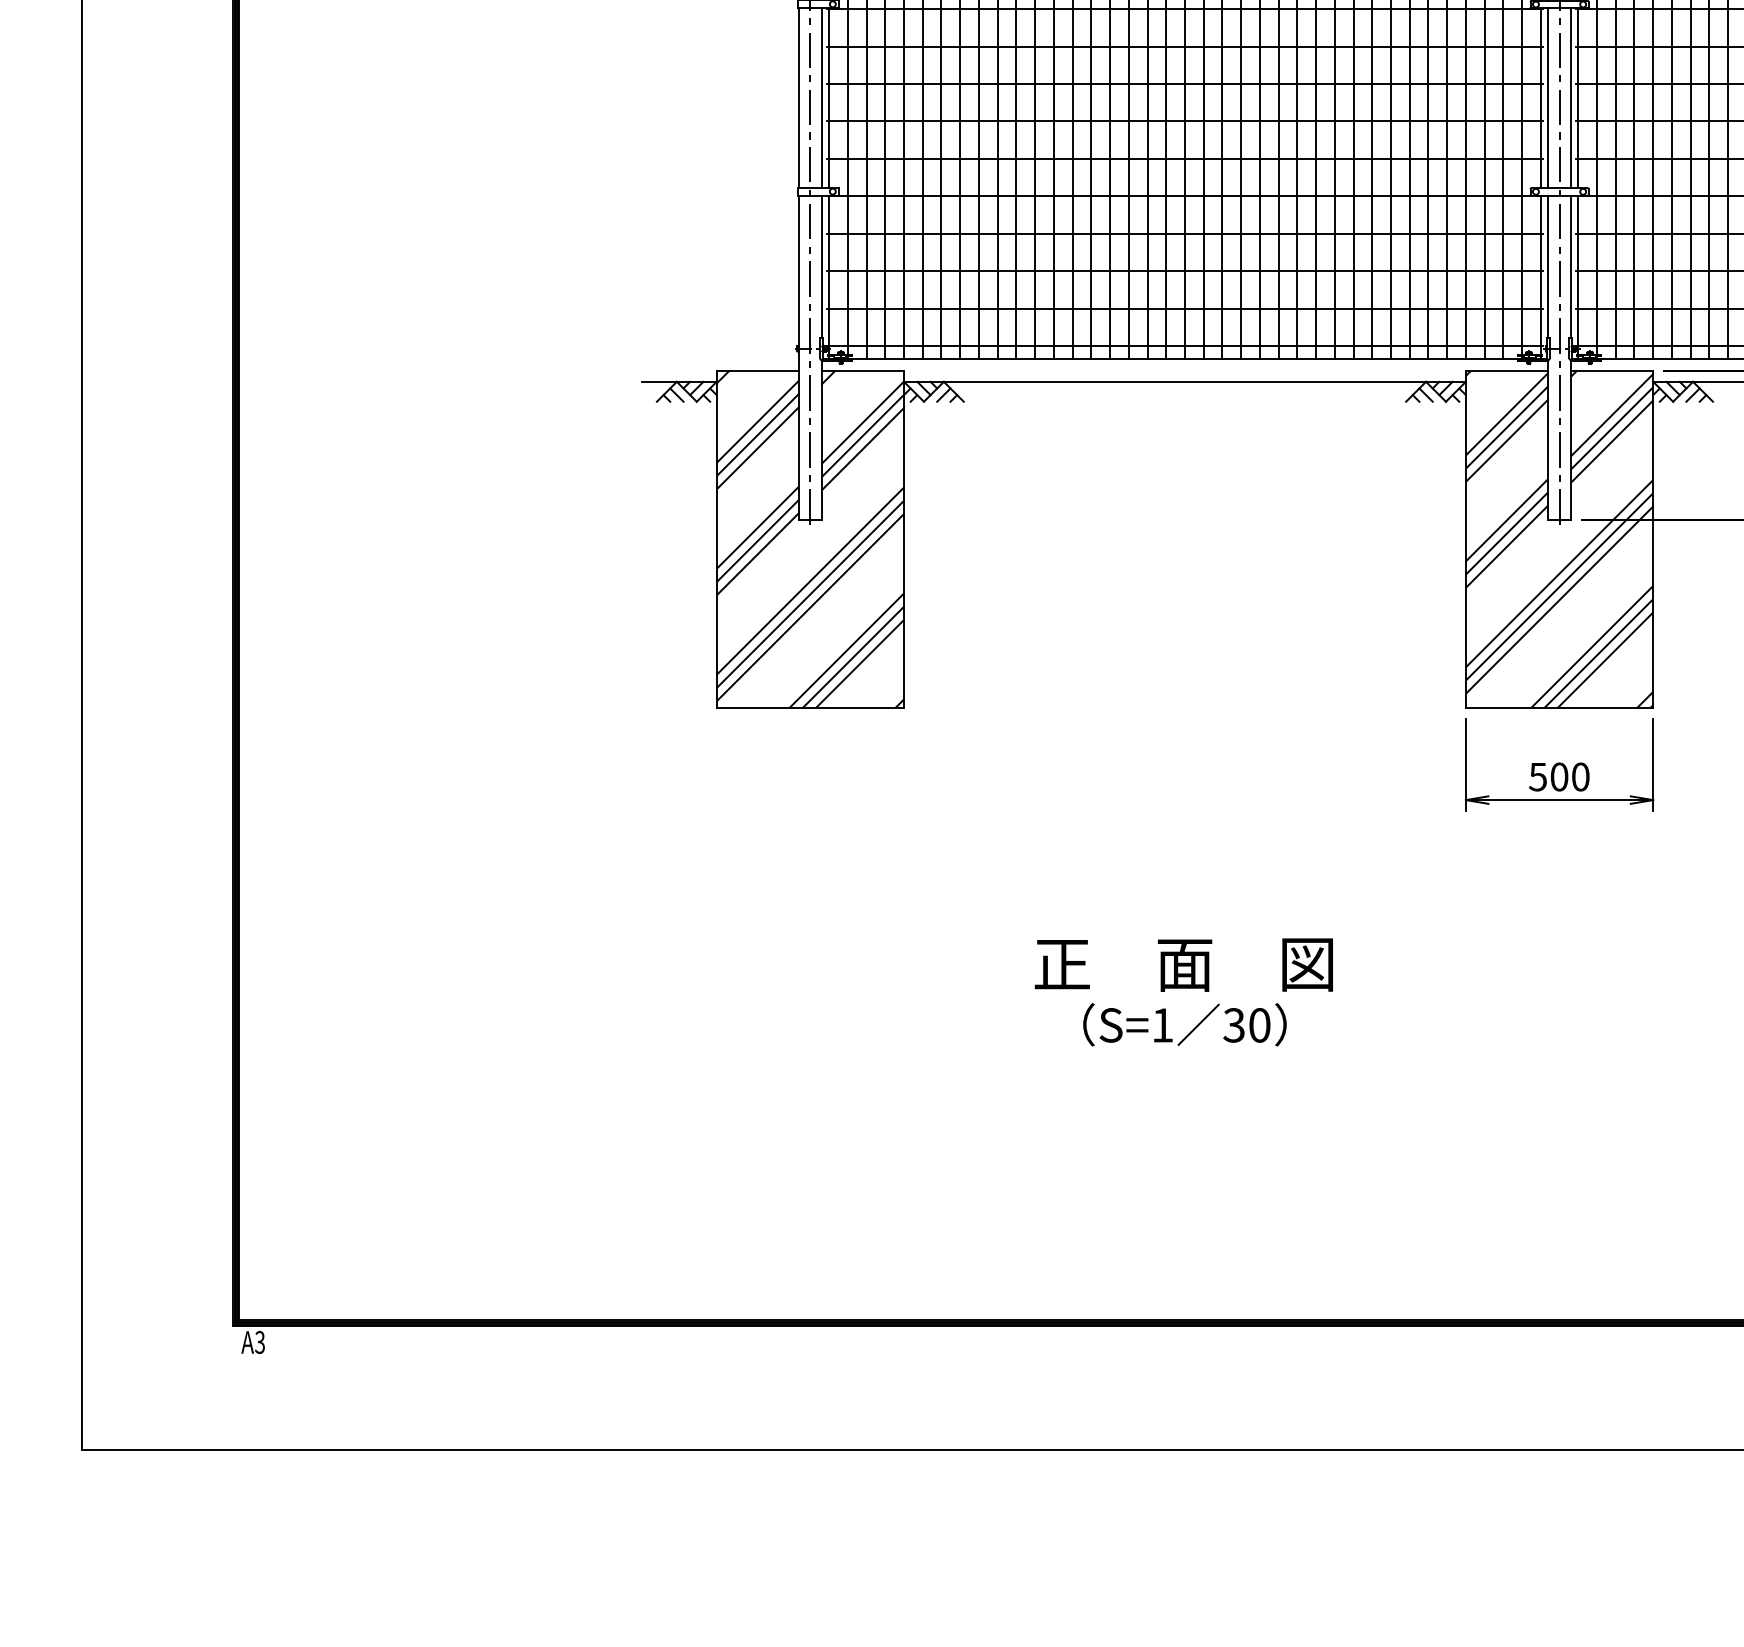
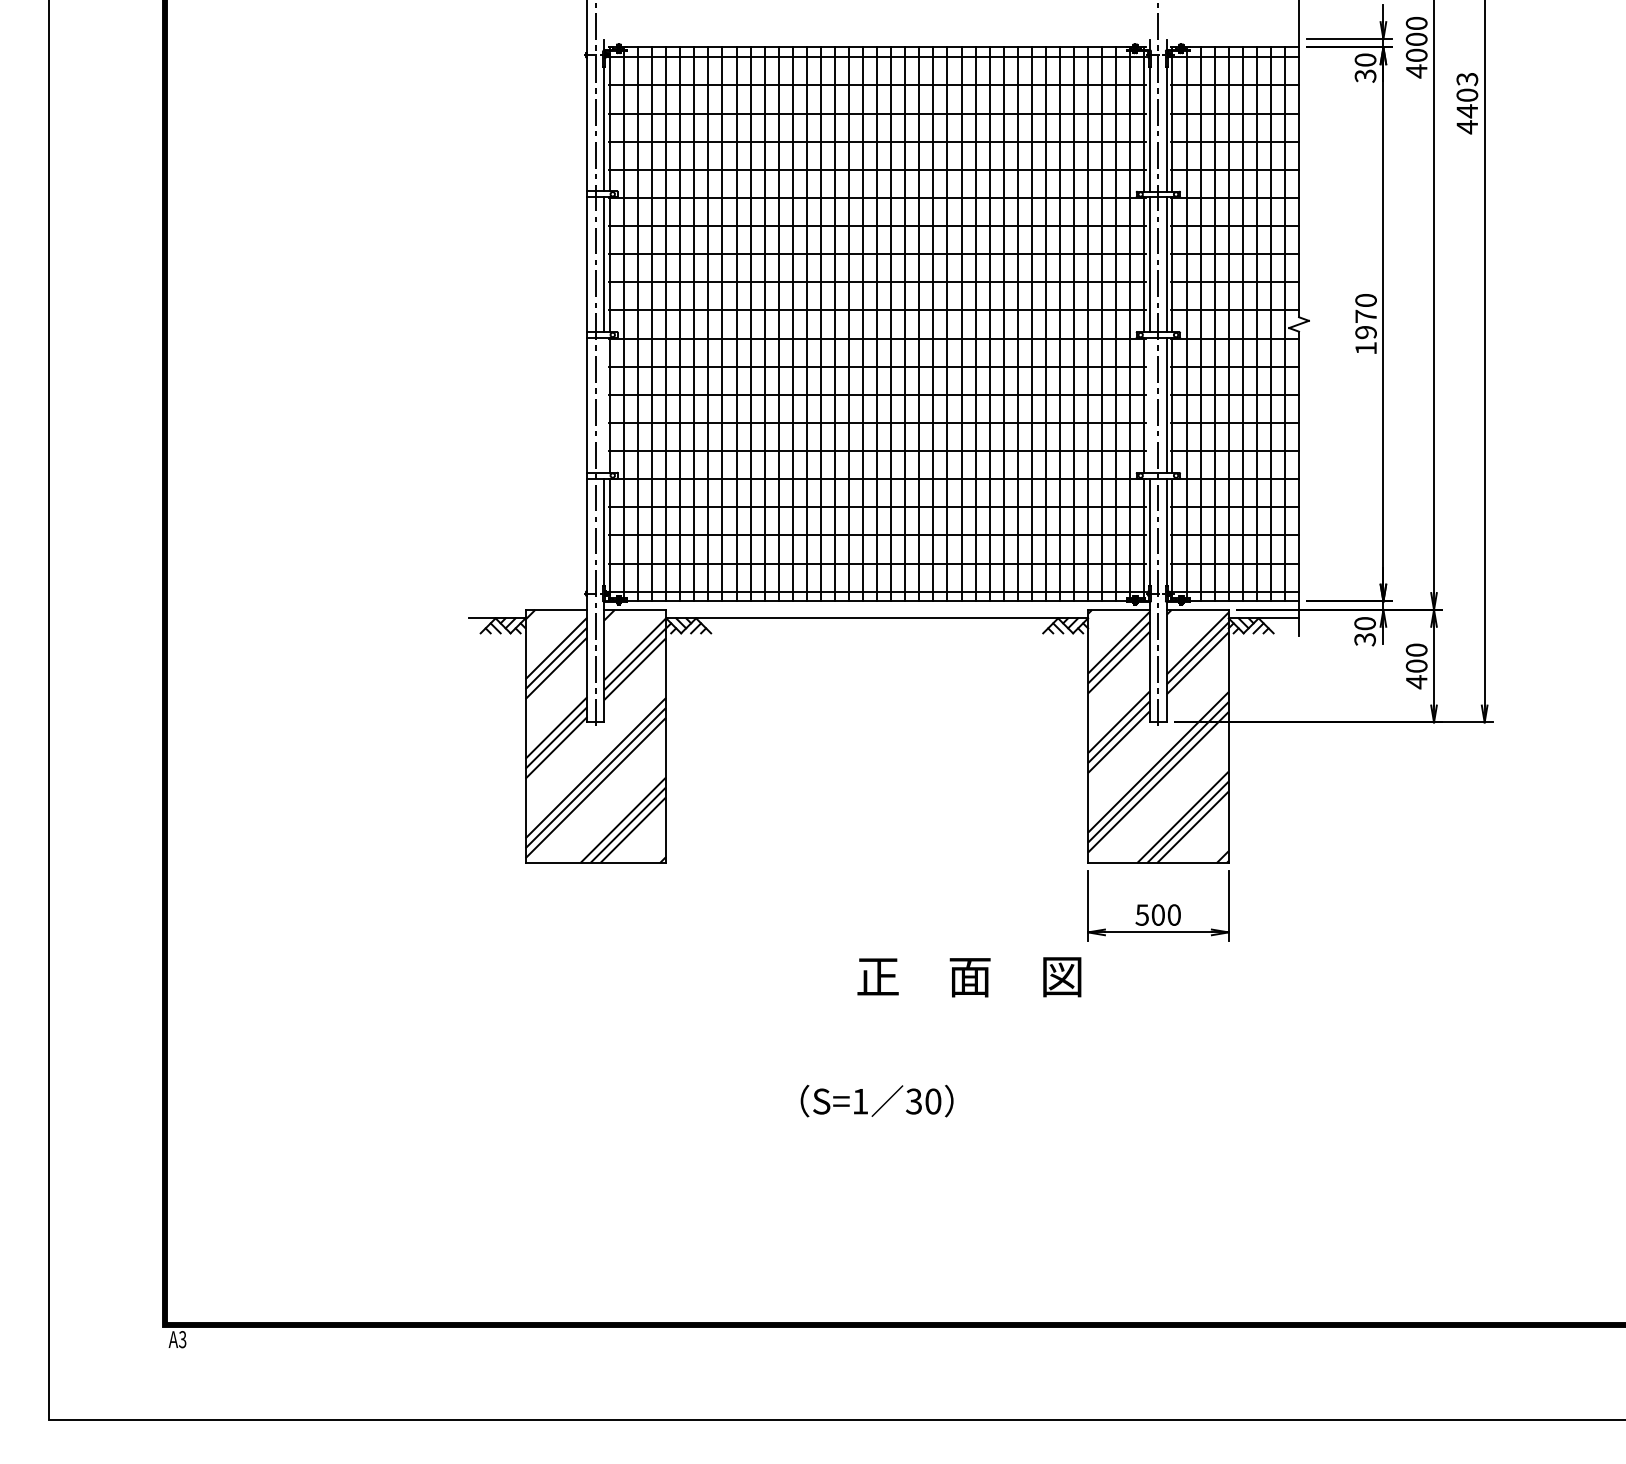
line: (821, 96) -> (604, 404), removed
line: (1547, 96) -> (1149, 404), removed
text: (1184, 965) -> (969, 977), moved

